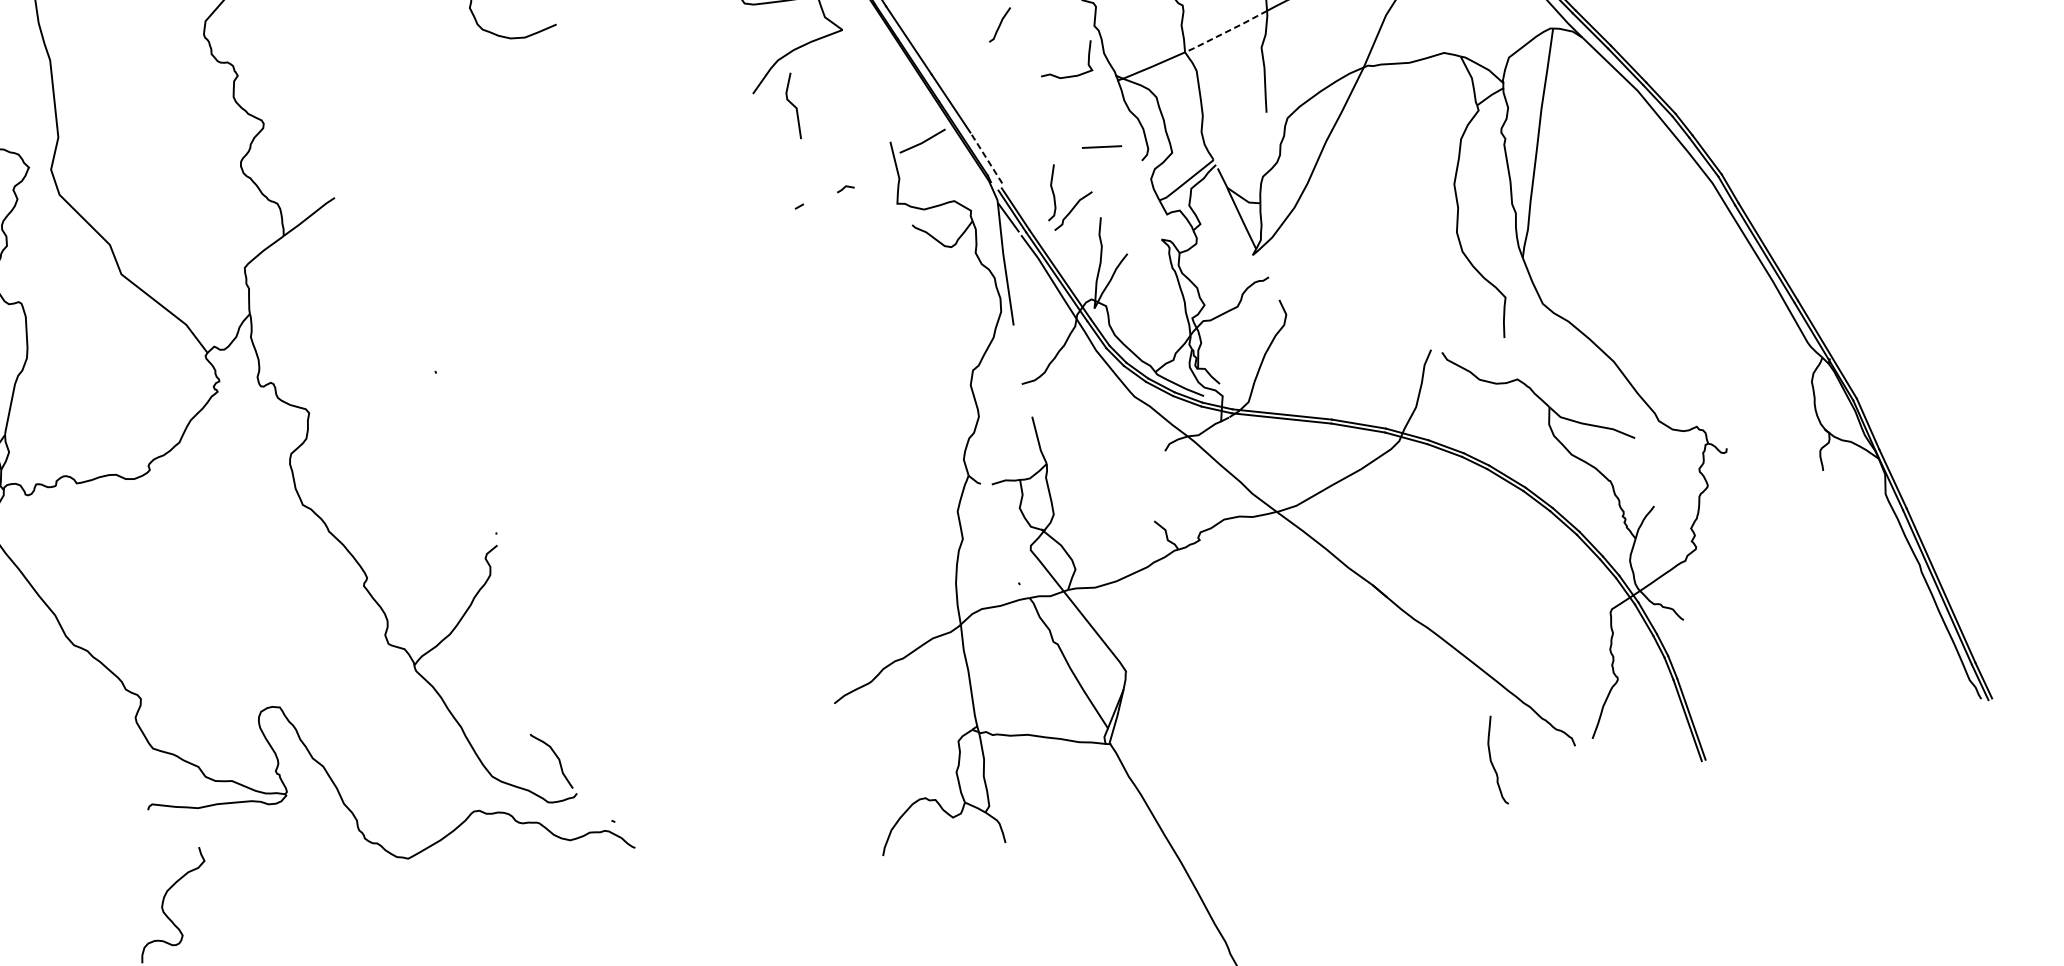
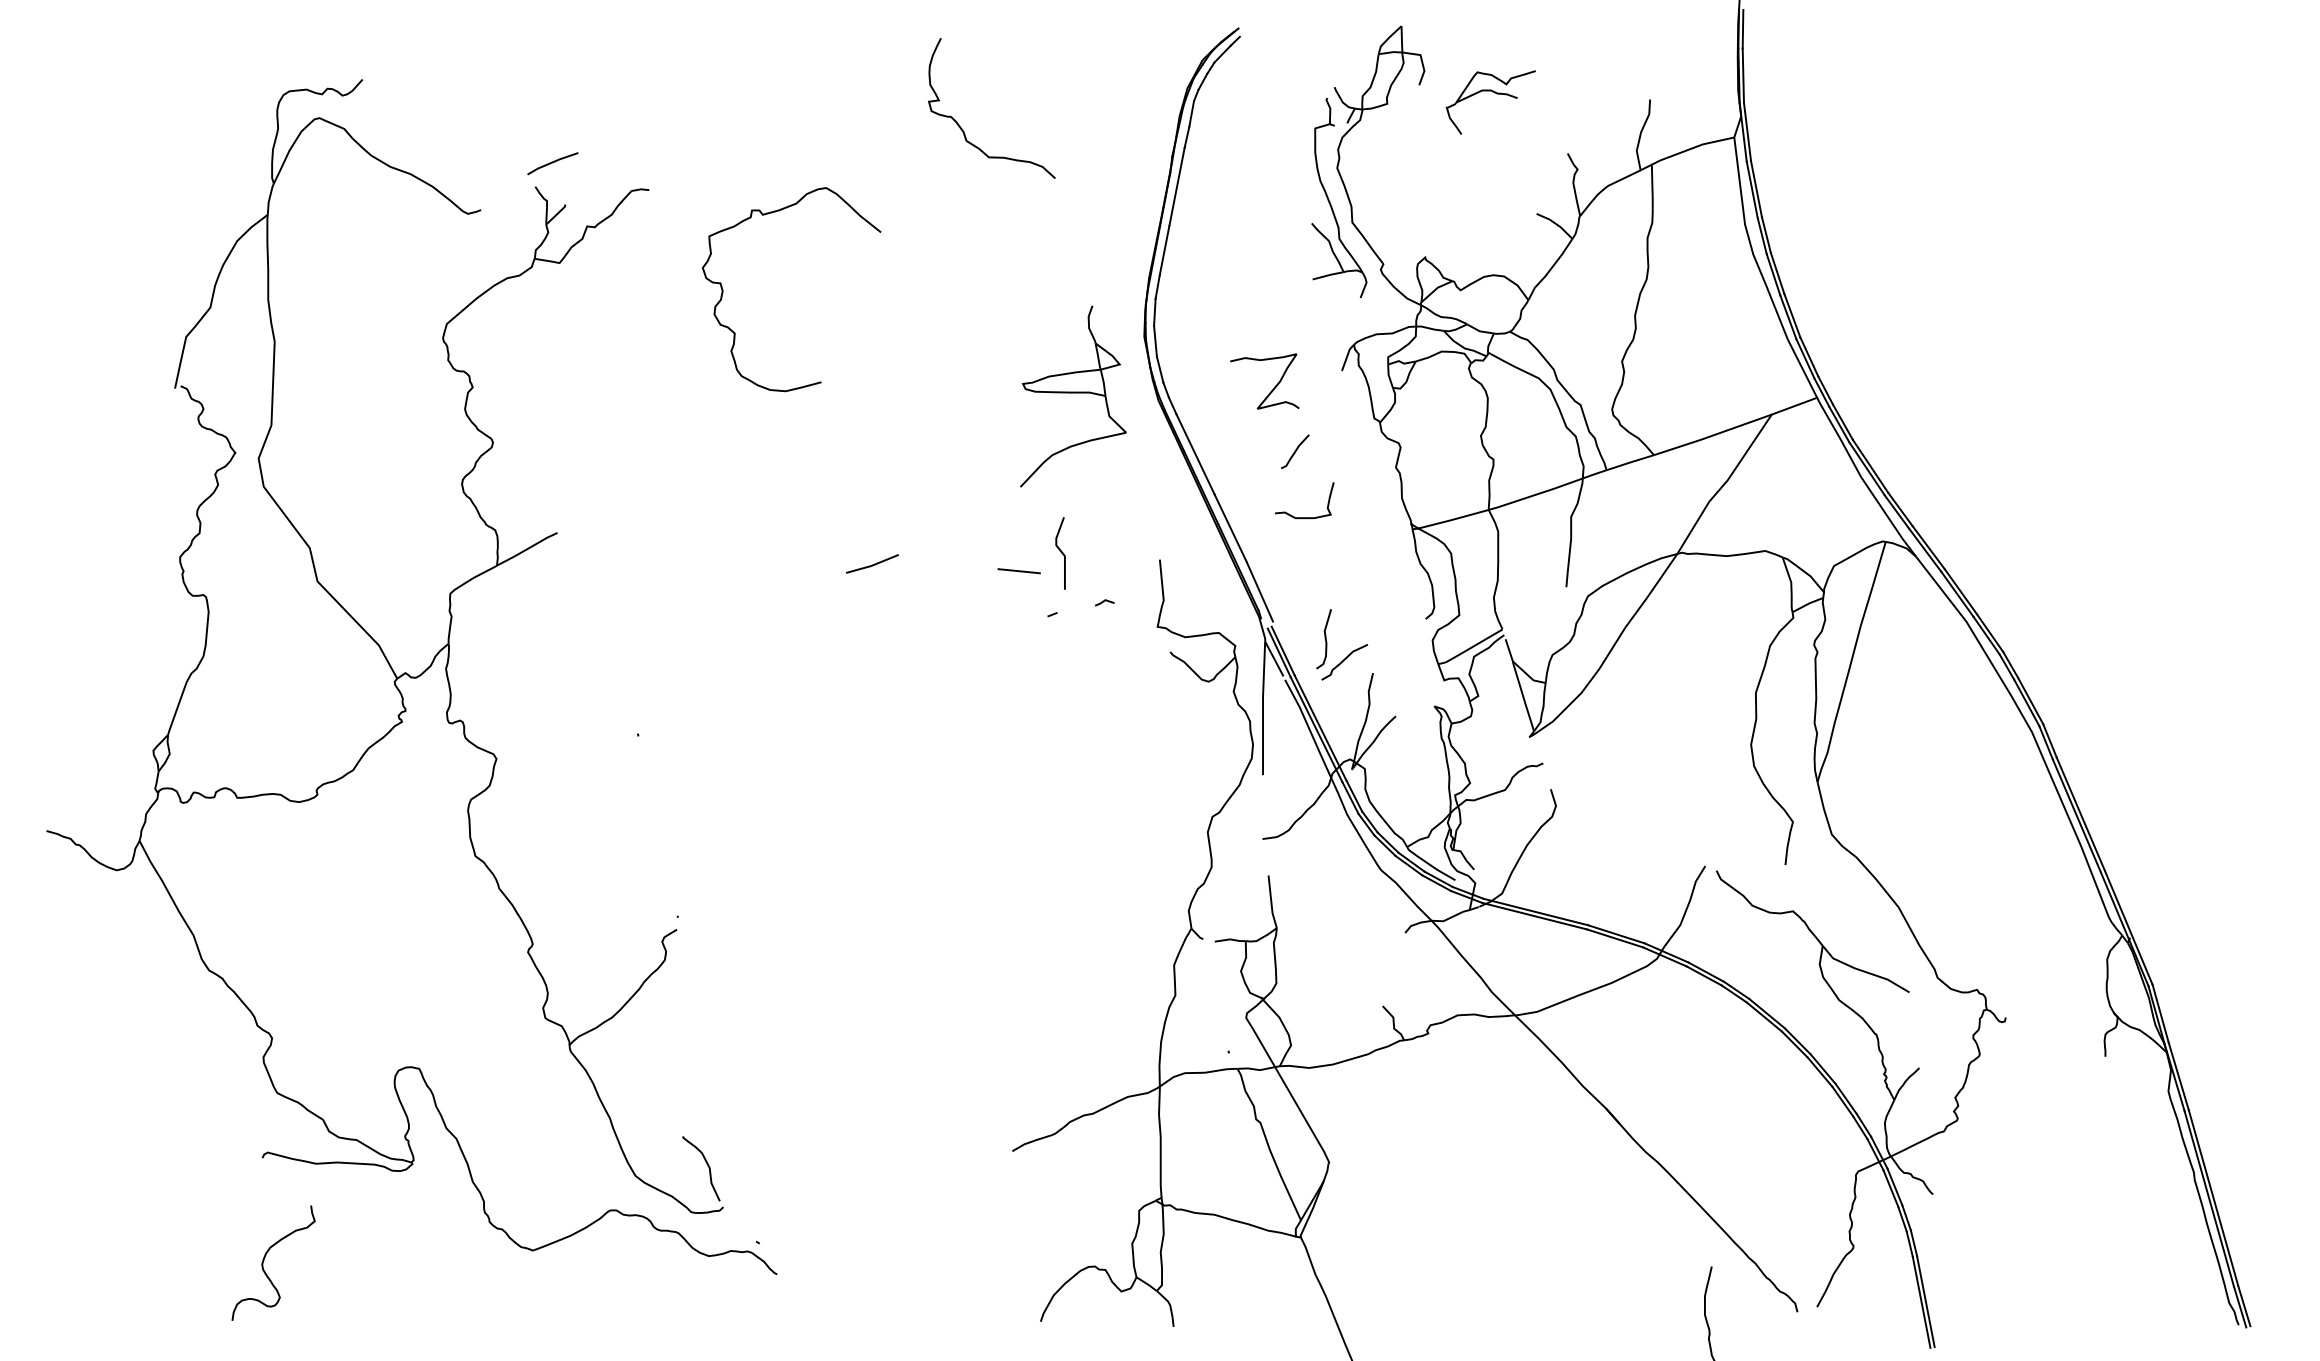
line: (1225, 31) -> (1535, 494), dashed -> solid
curve: (1068, 76) -> (1304, 517), moved
line: (792, 105) -> (1060, 552), moved
line: (922, 141) -> (872, 564), moved
line: (1101, 147) -> (1018, 571), moved
line: (985, 157) -> (1259, 591), dashed -> solid

